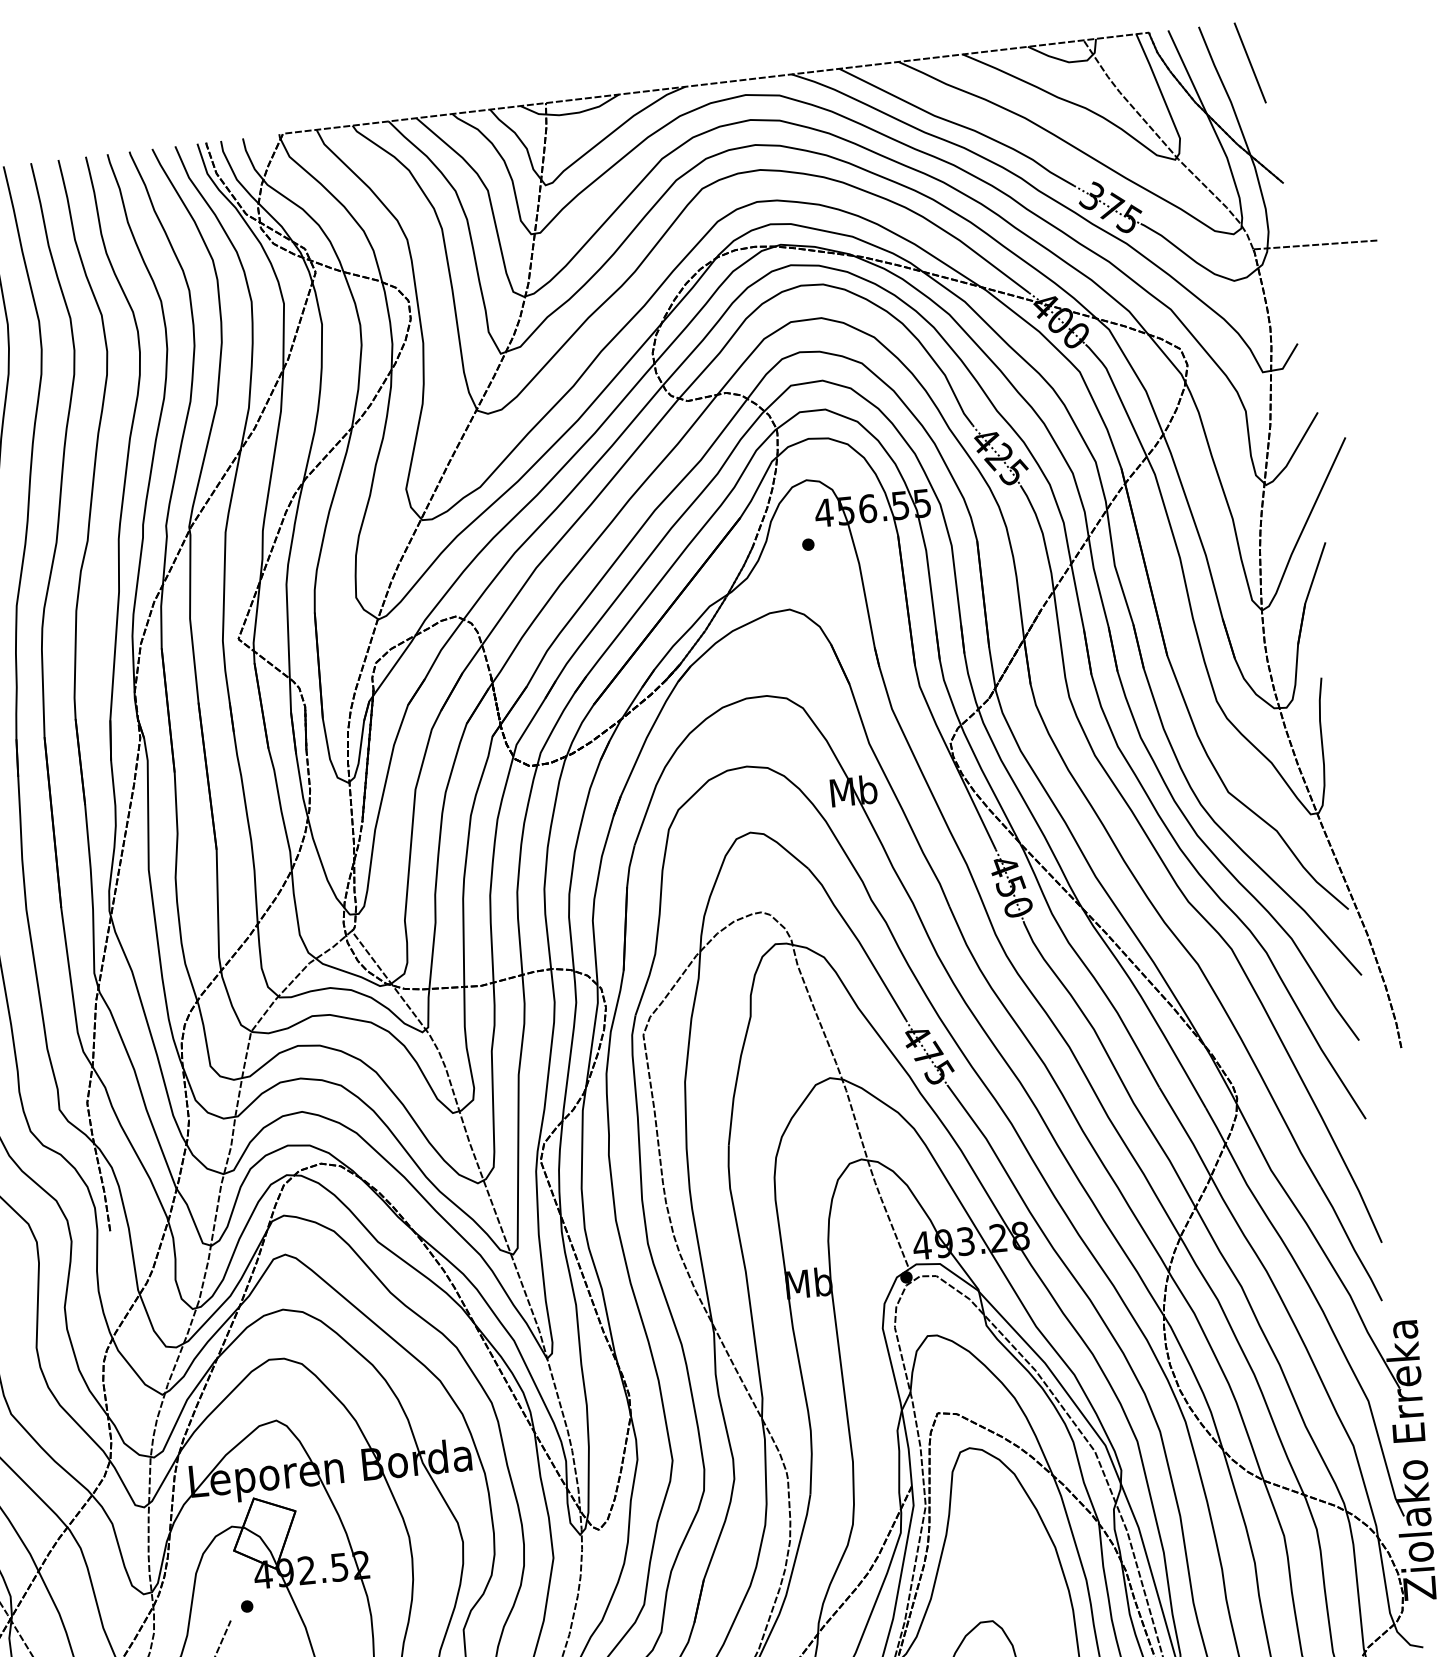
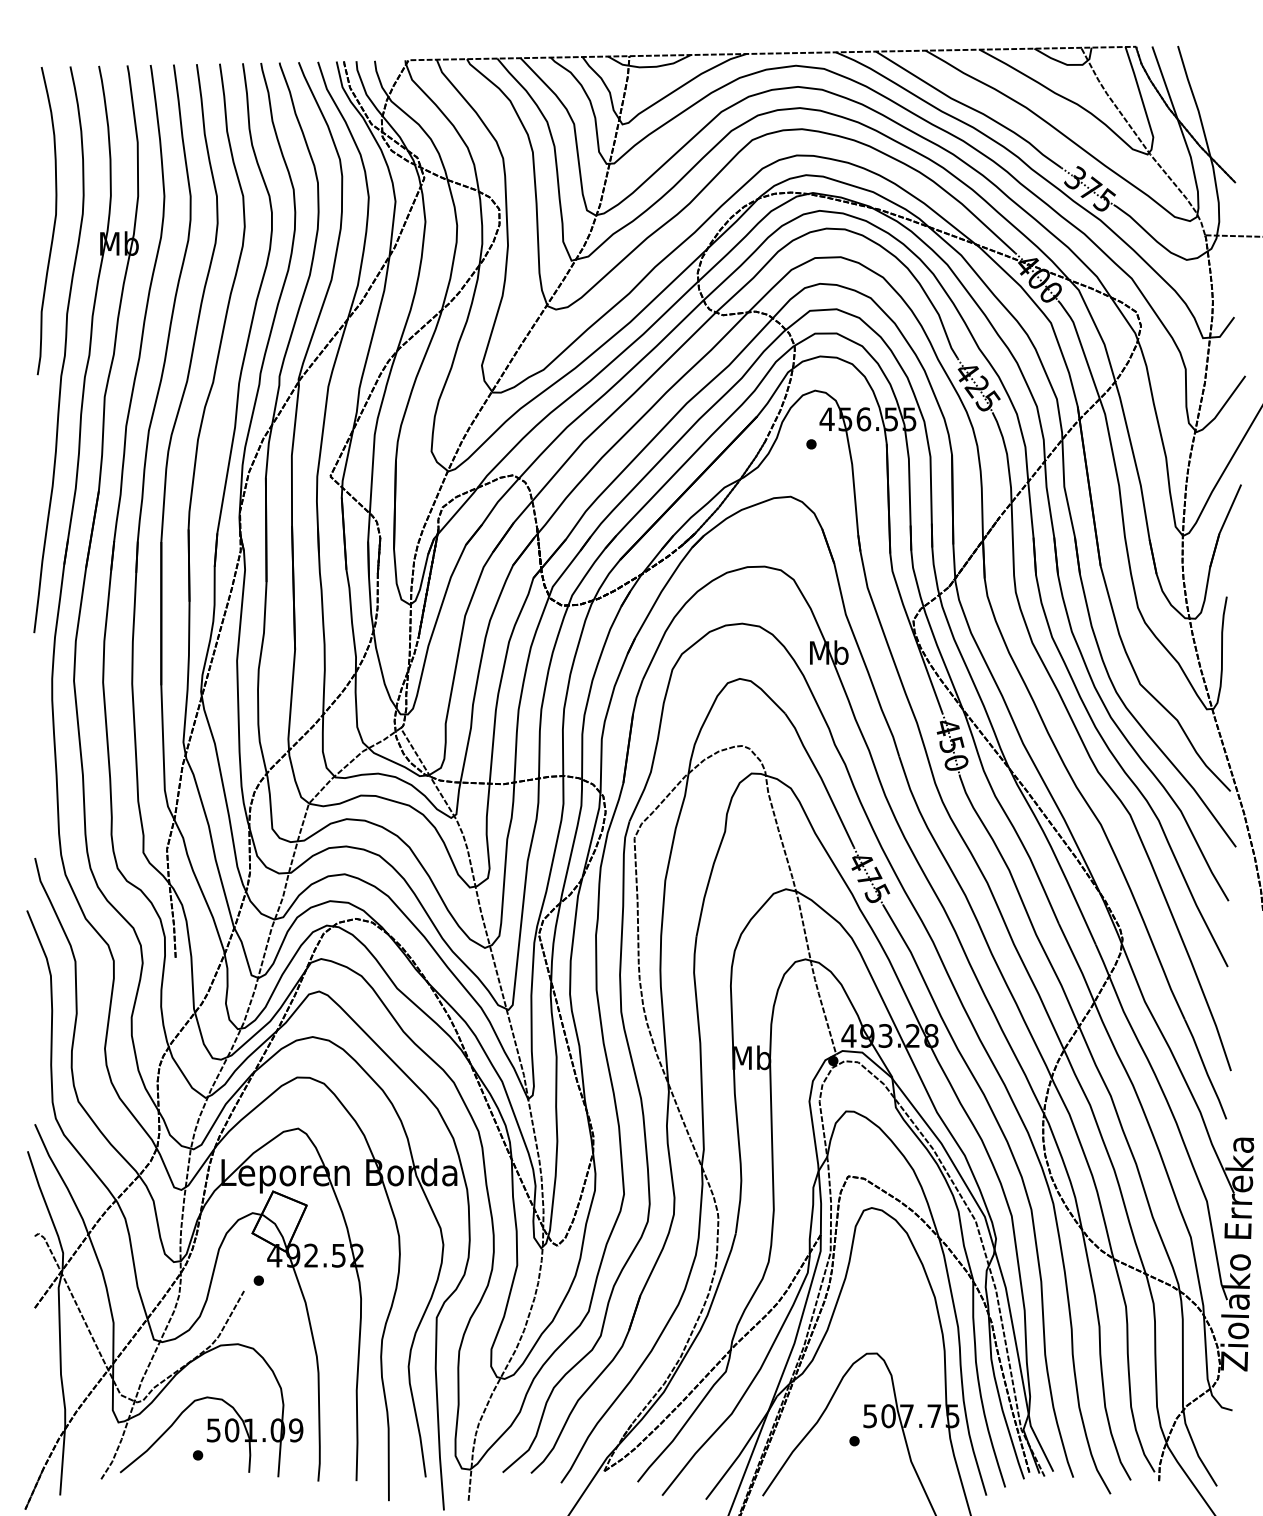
line: (1249, 62) -> (1217, 79), removed

